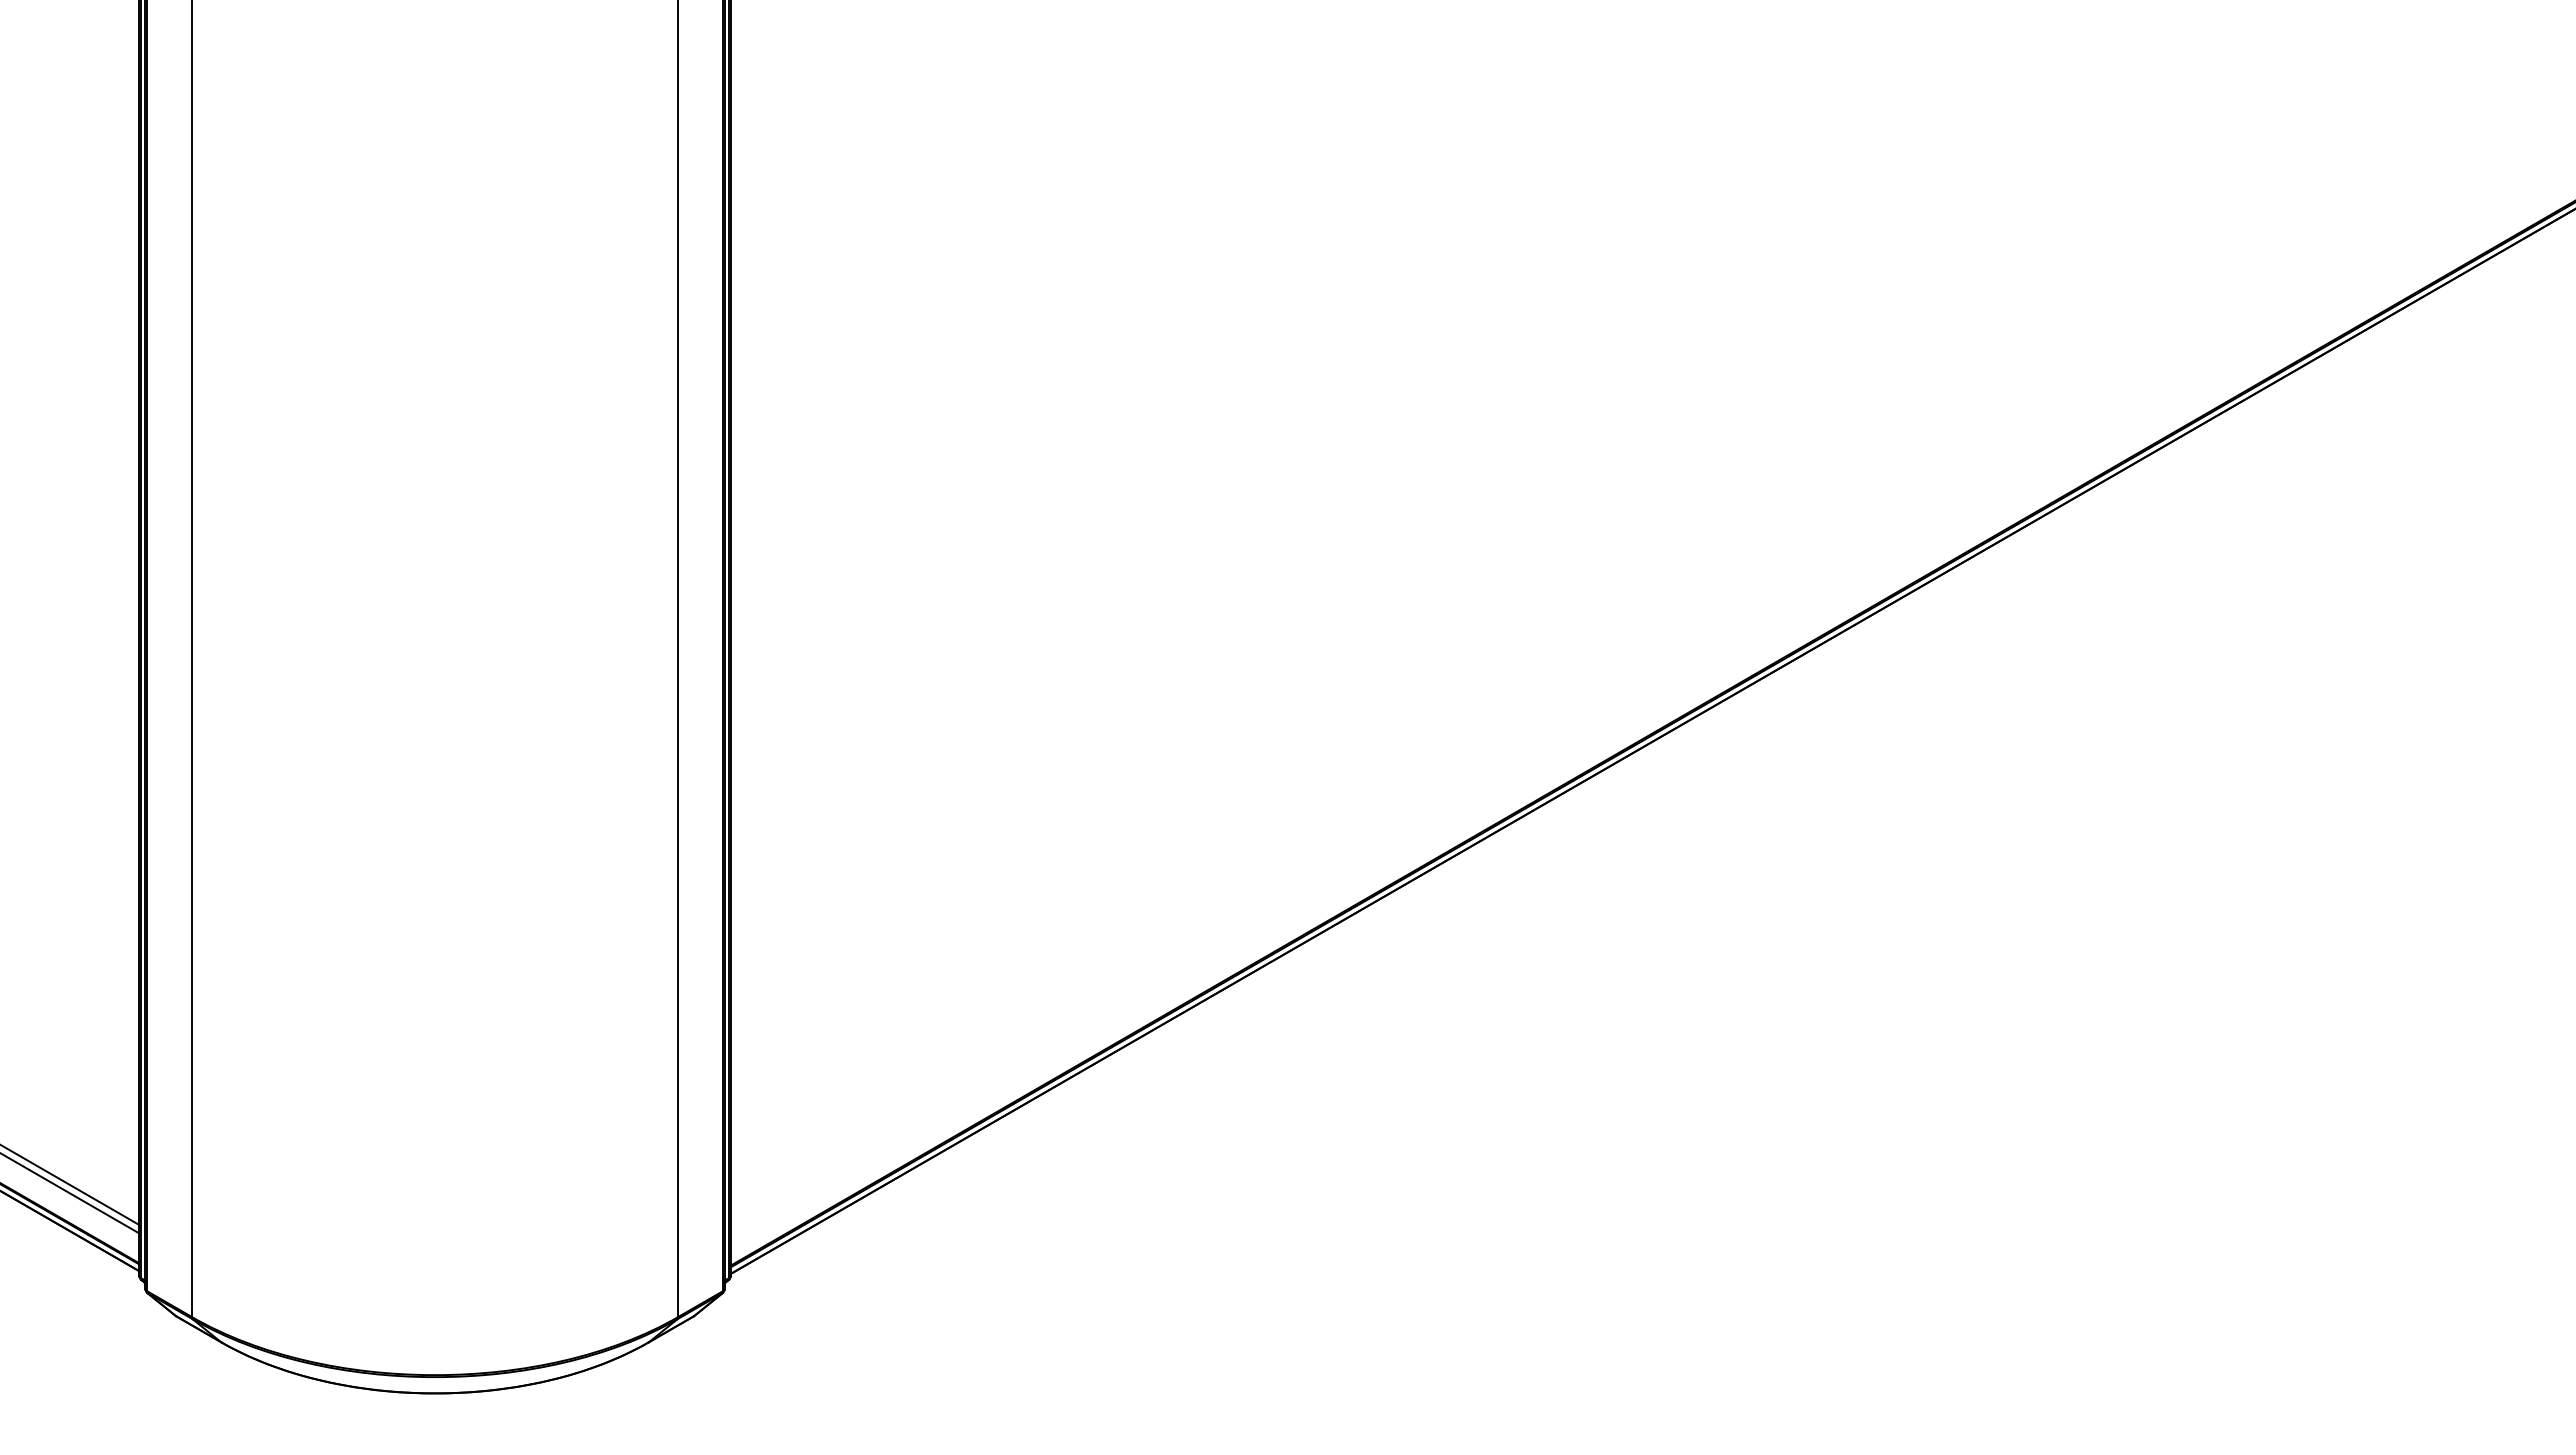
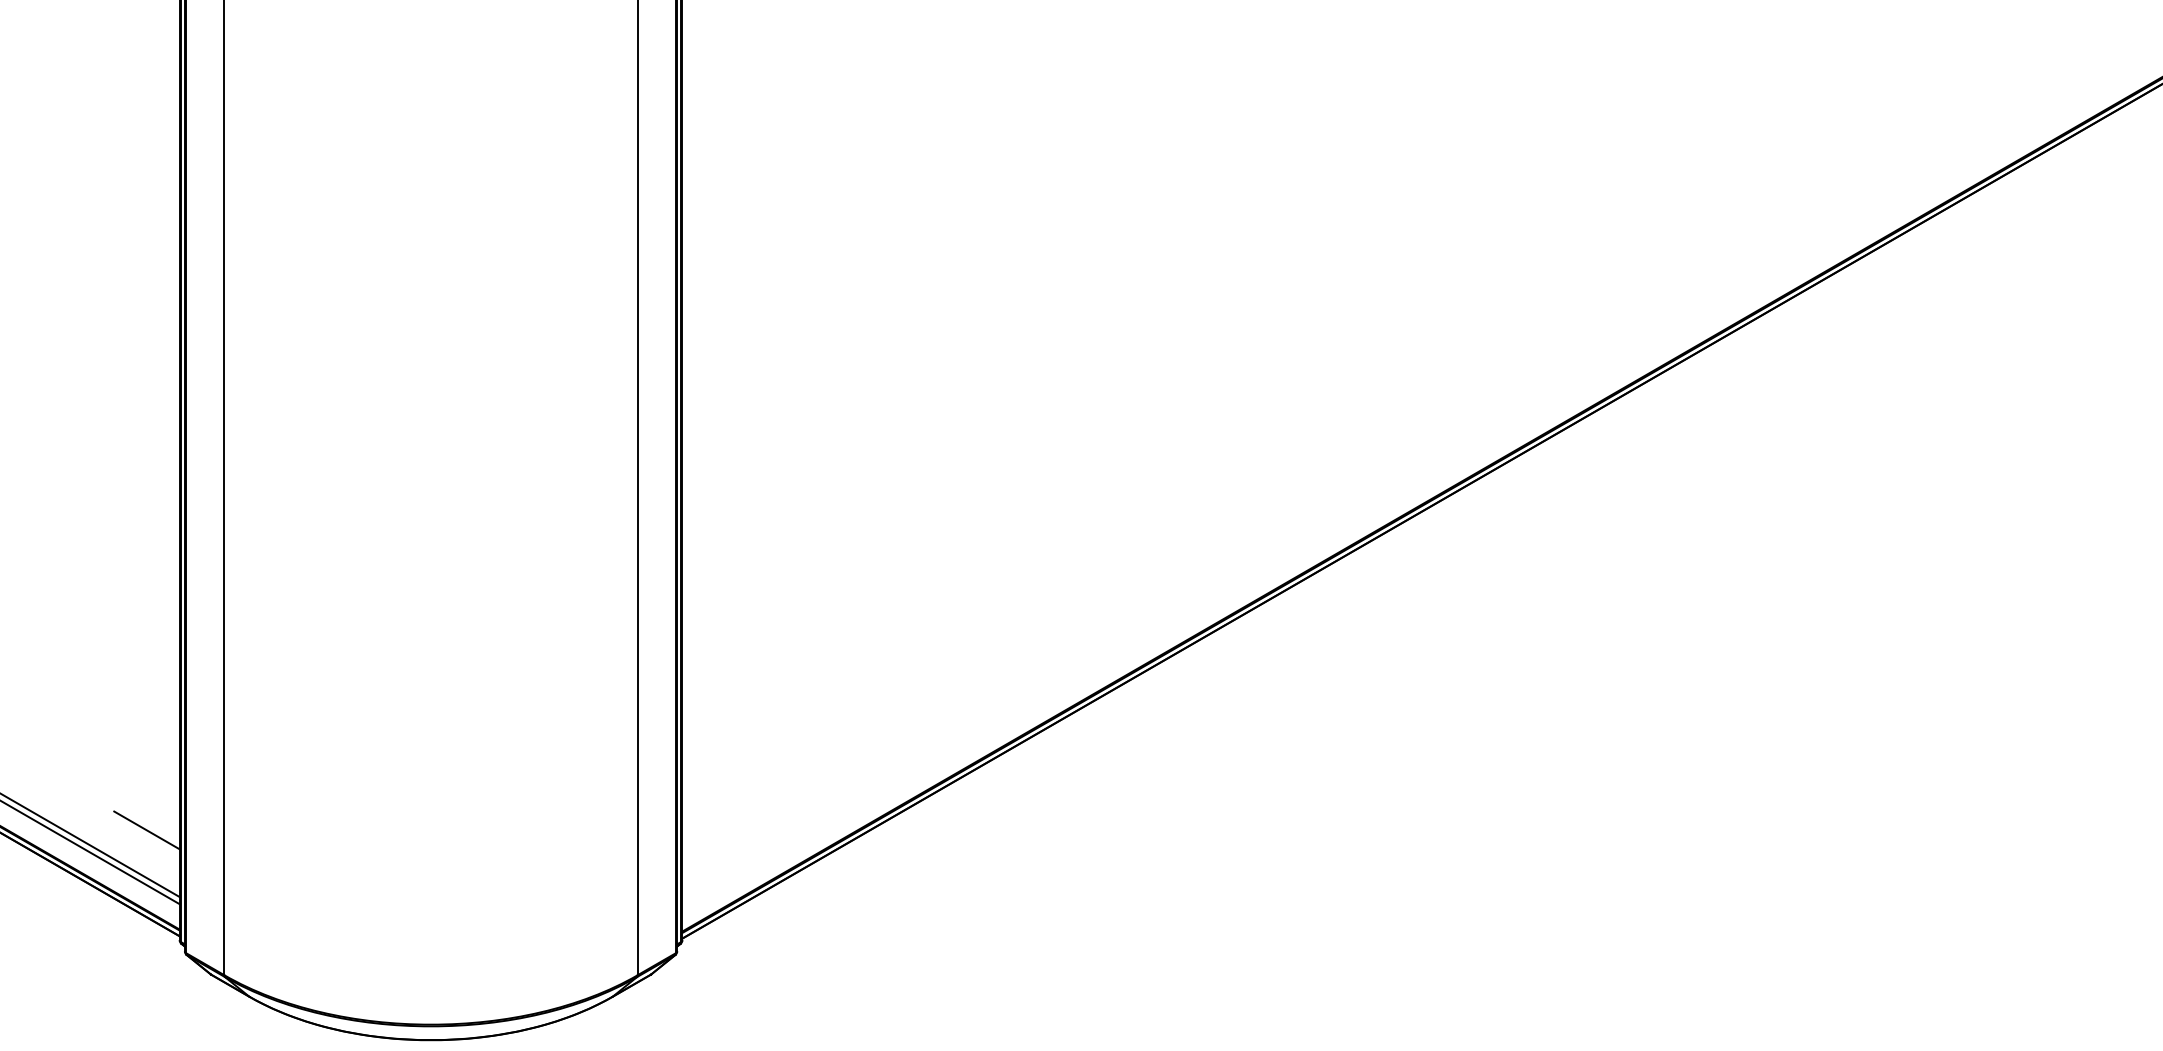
line: (100, 1146) -> (146, 830), added

